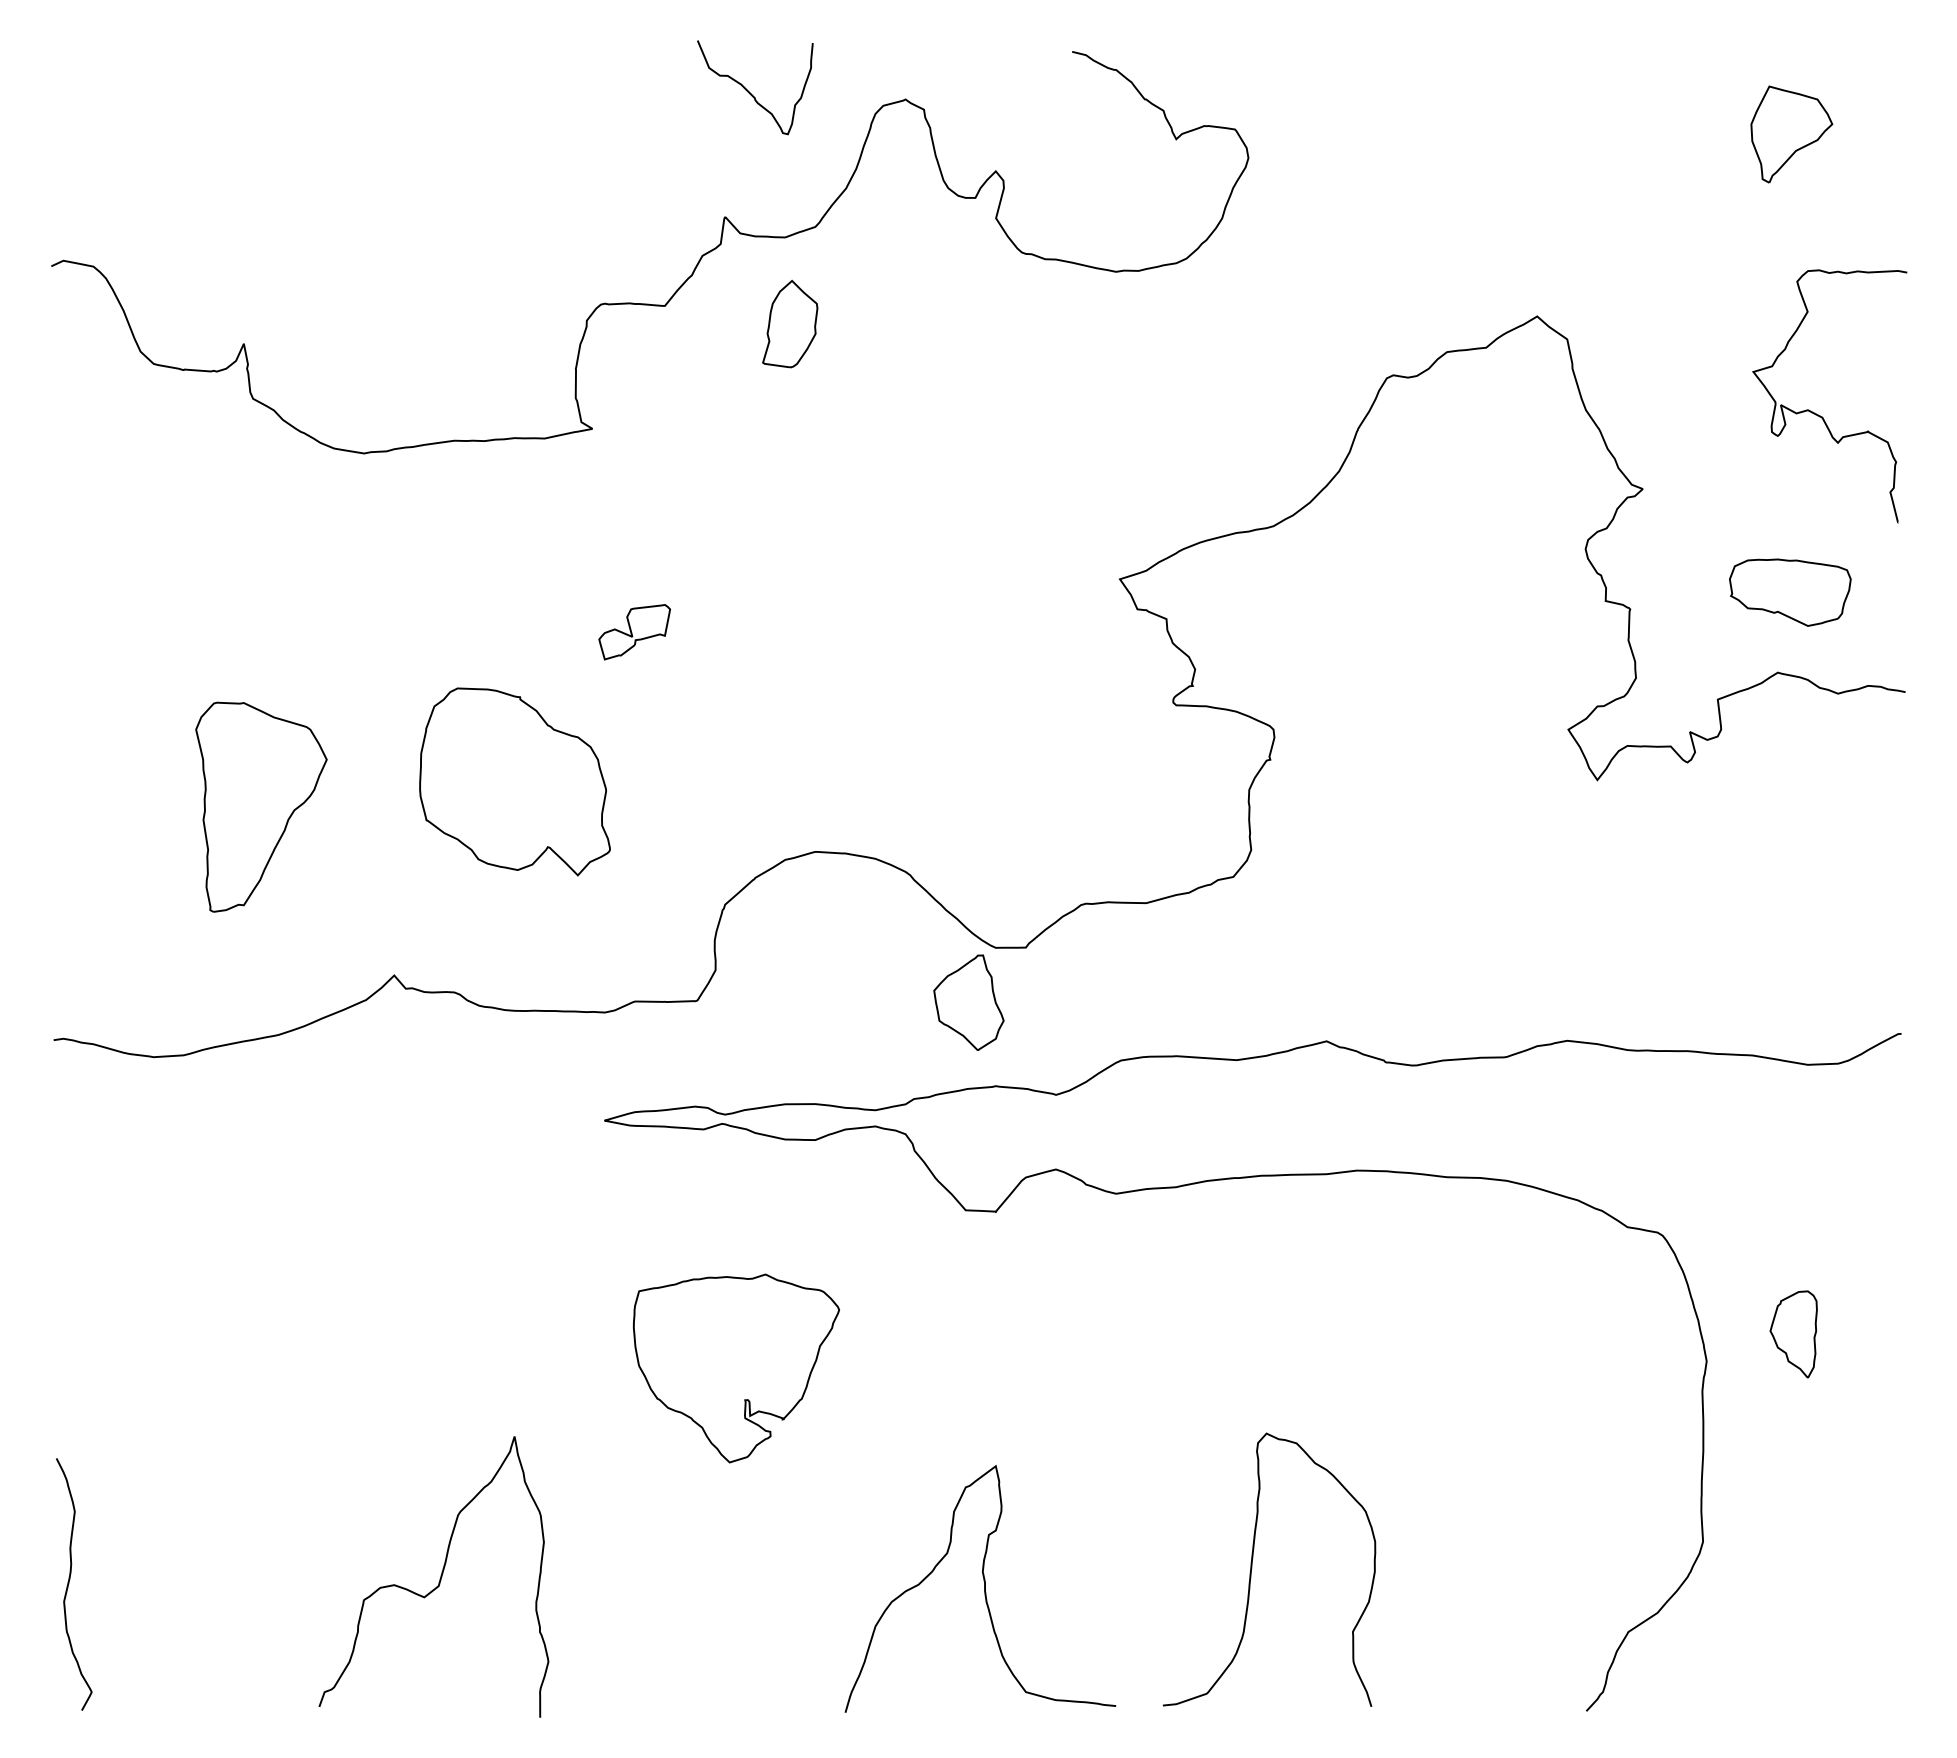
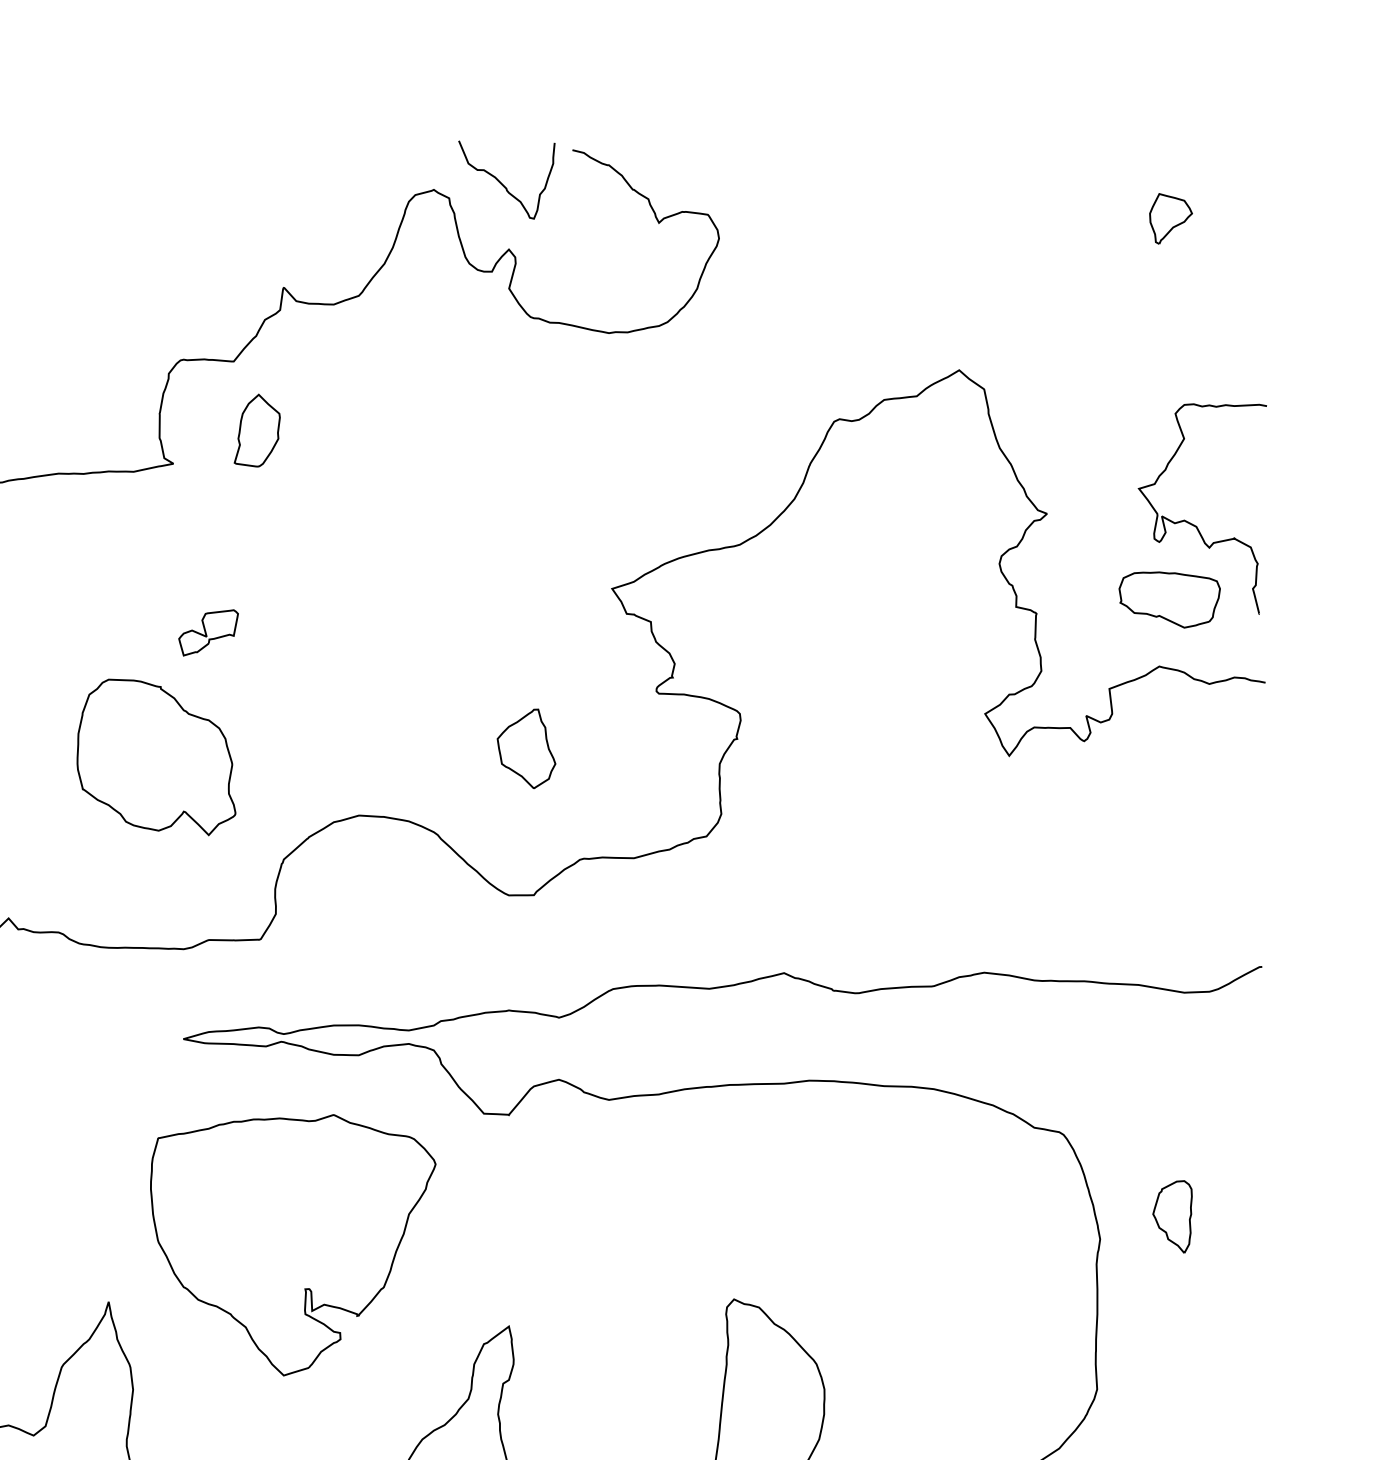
curve: (750, 92) -> (502, 184), moved
part: (1791, 134) -> (1170, 218), size x0.62
part: (790, 323) -> (257, 430), moved
curve: (1820, 415) -> (1194, 525), moved
part: (514, 781) -> (156, 757), moved
part: (968, 1002) -> (526, 748), moved
part: (736, 1368) -> (293, 1245), size x1.67

